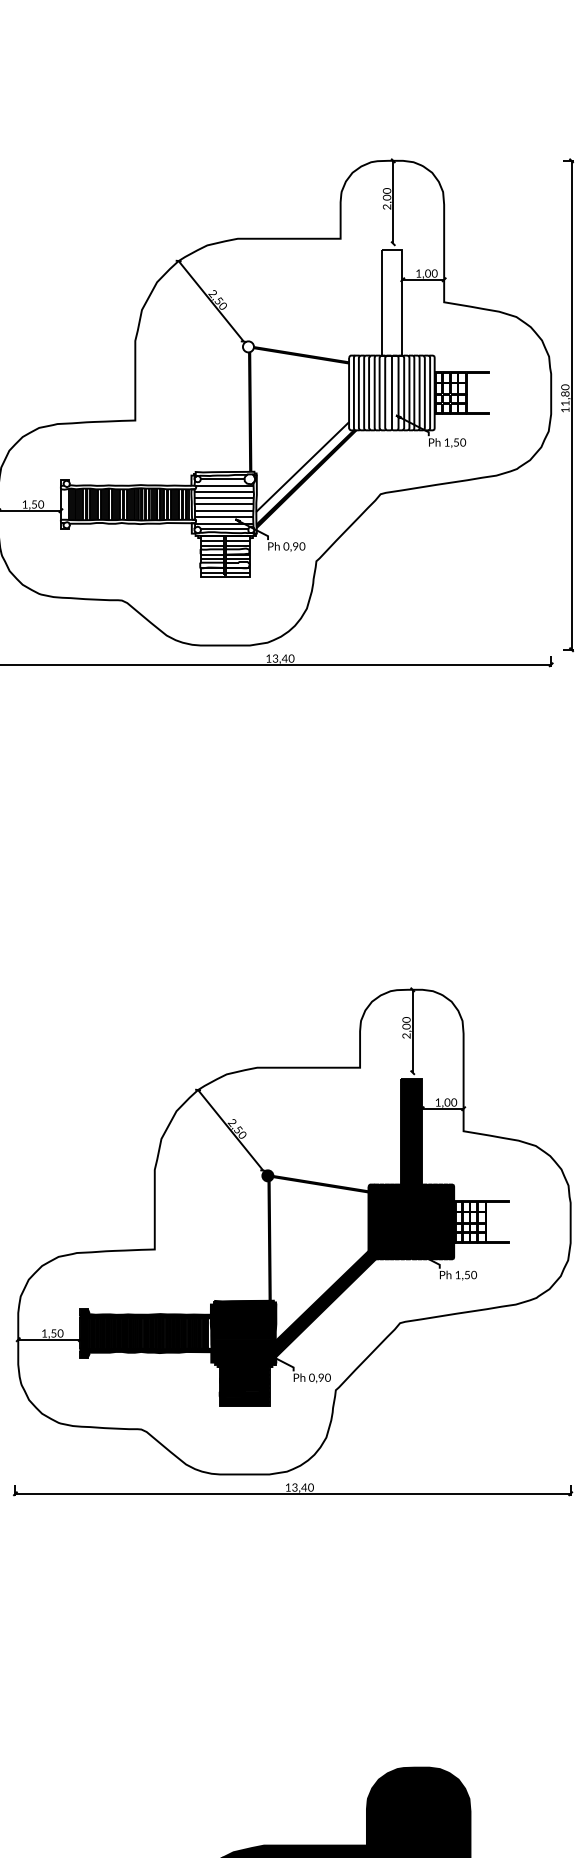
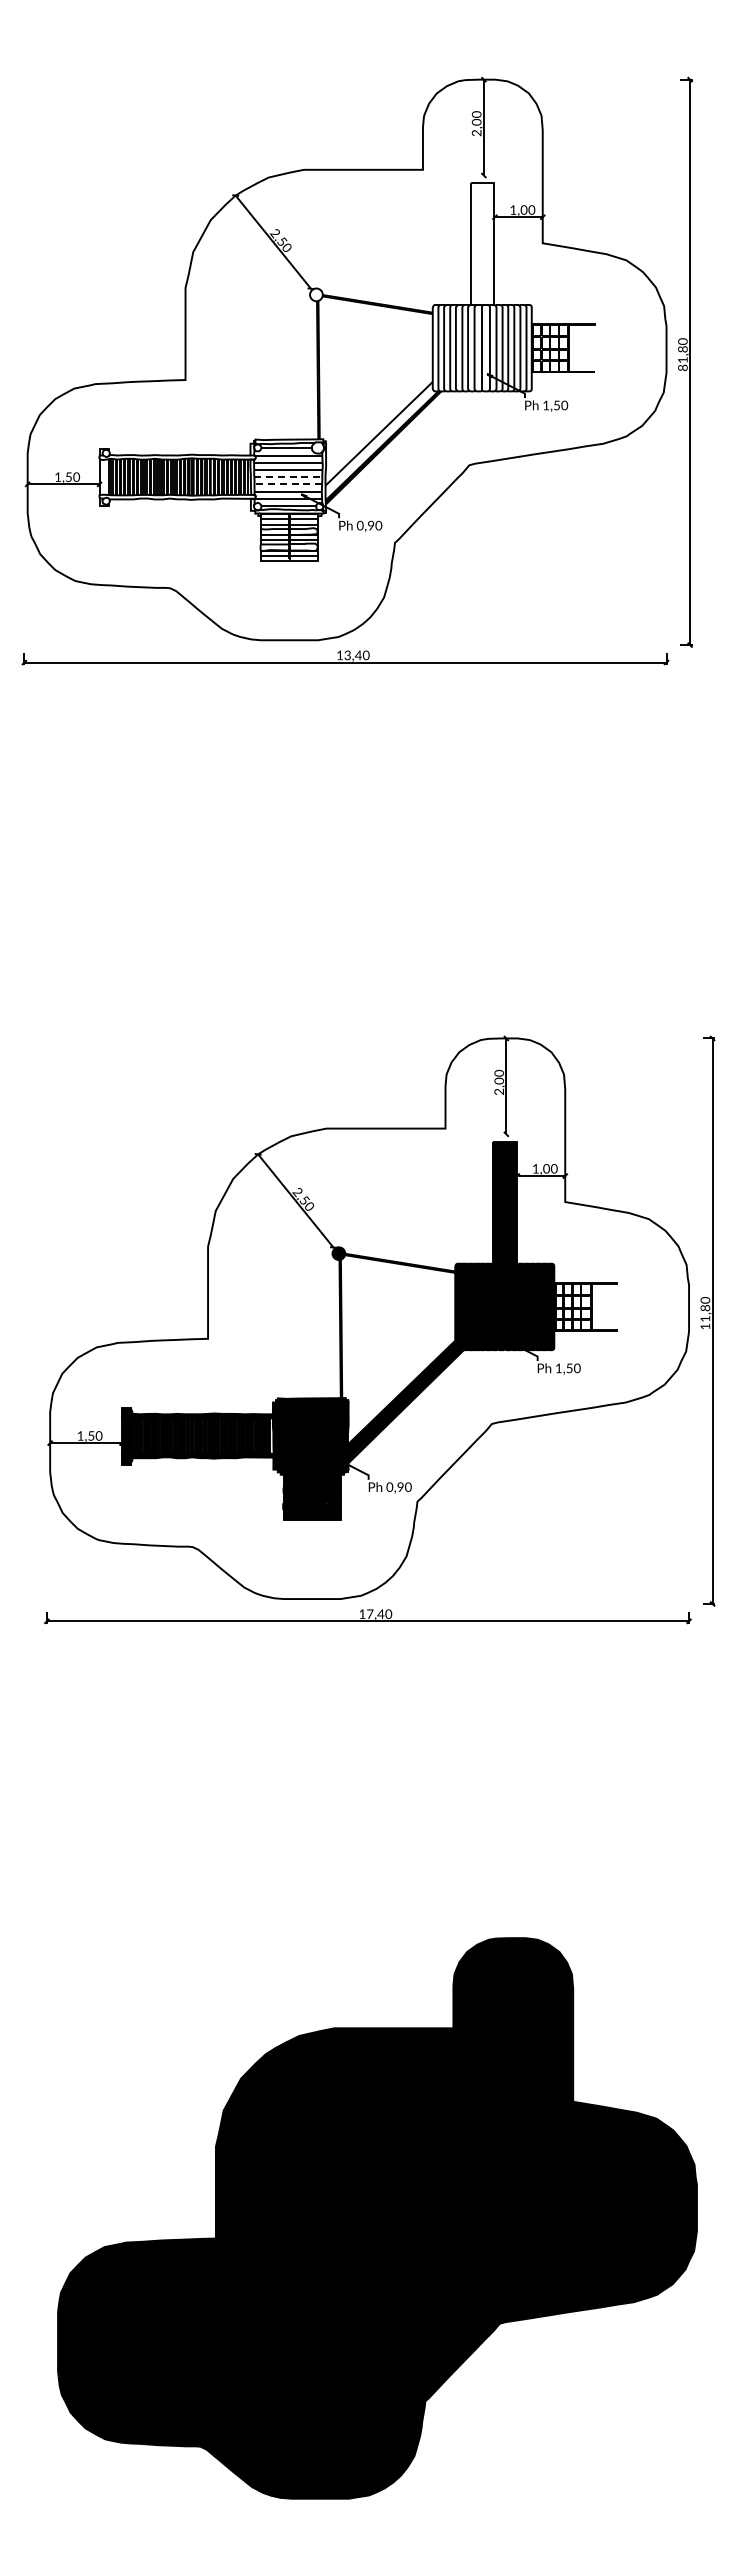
text: (564, 409) -> (682, 367), 11,80 -> 81,80
line: (224, 504) -> (288, 477), solid -> dashed
line: (224, 510) -> (288, 484), solid -> dashed
text: (295, 1486) -> (370, 1613), 13,40 -> 17,40

